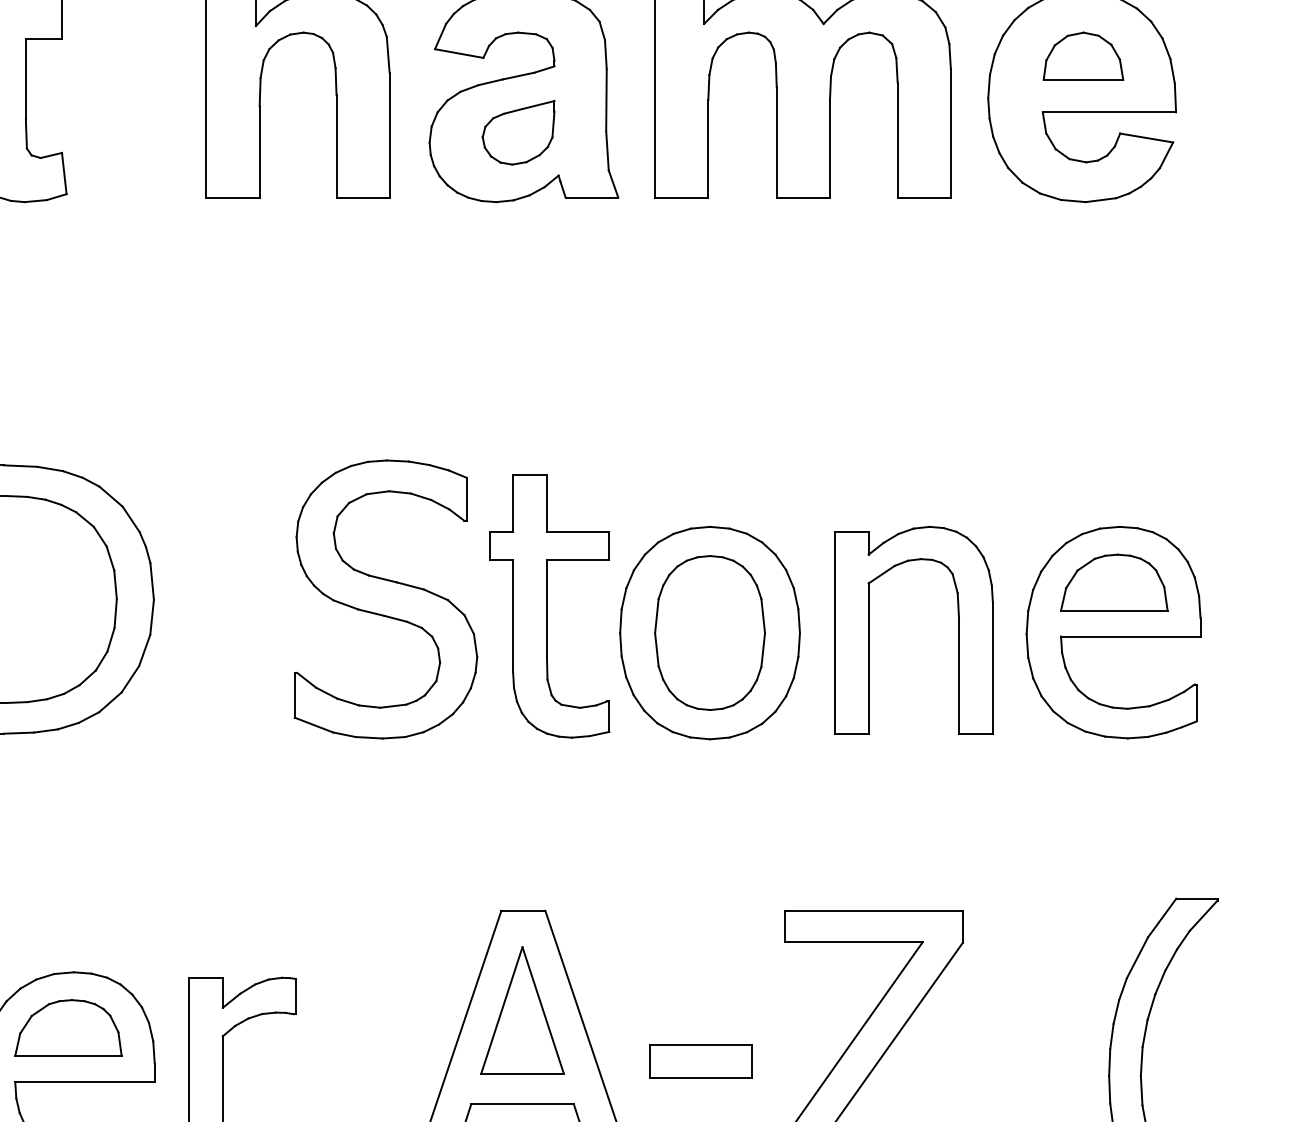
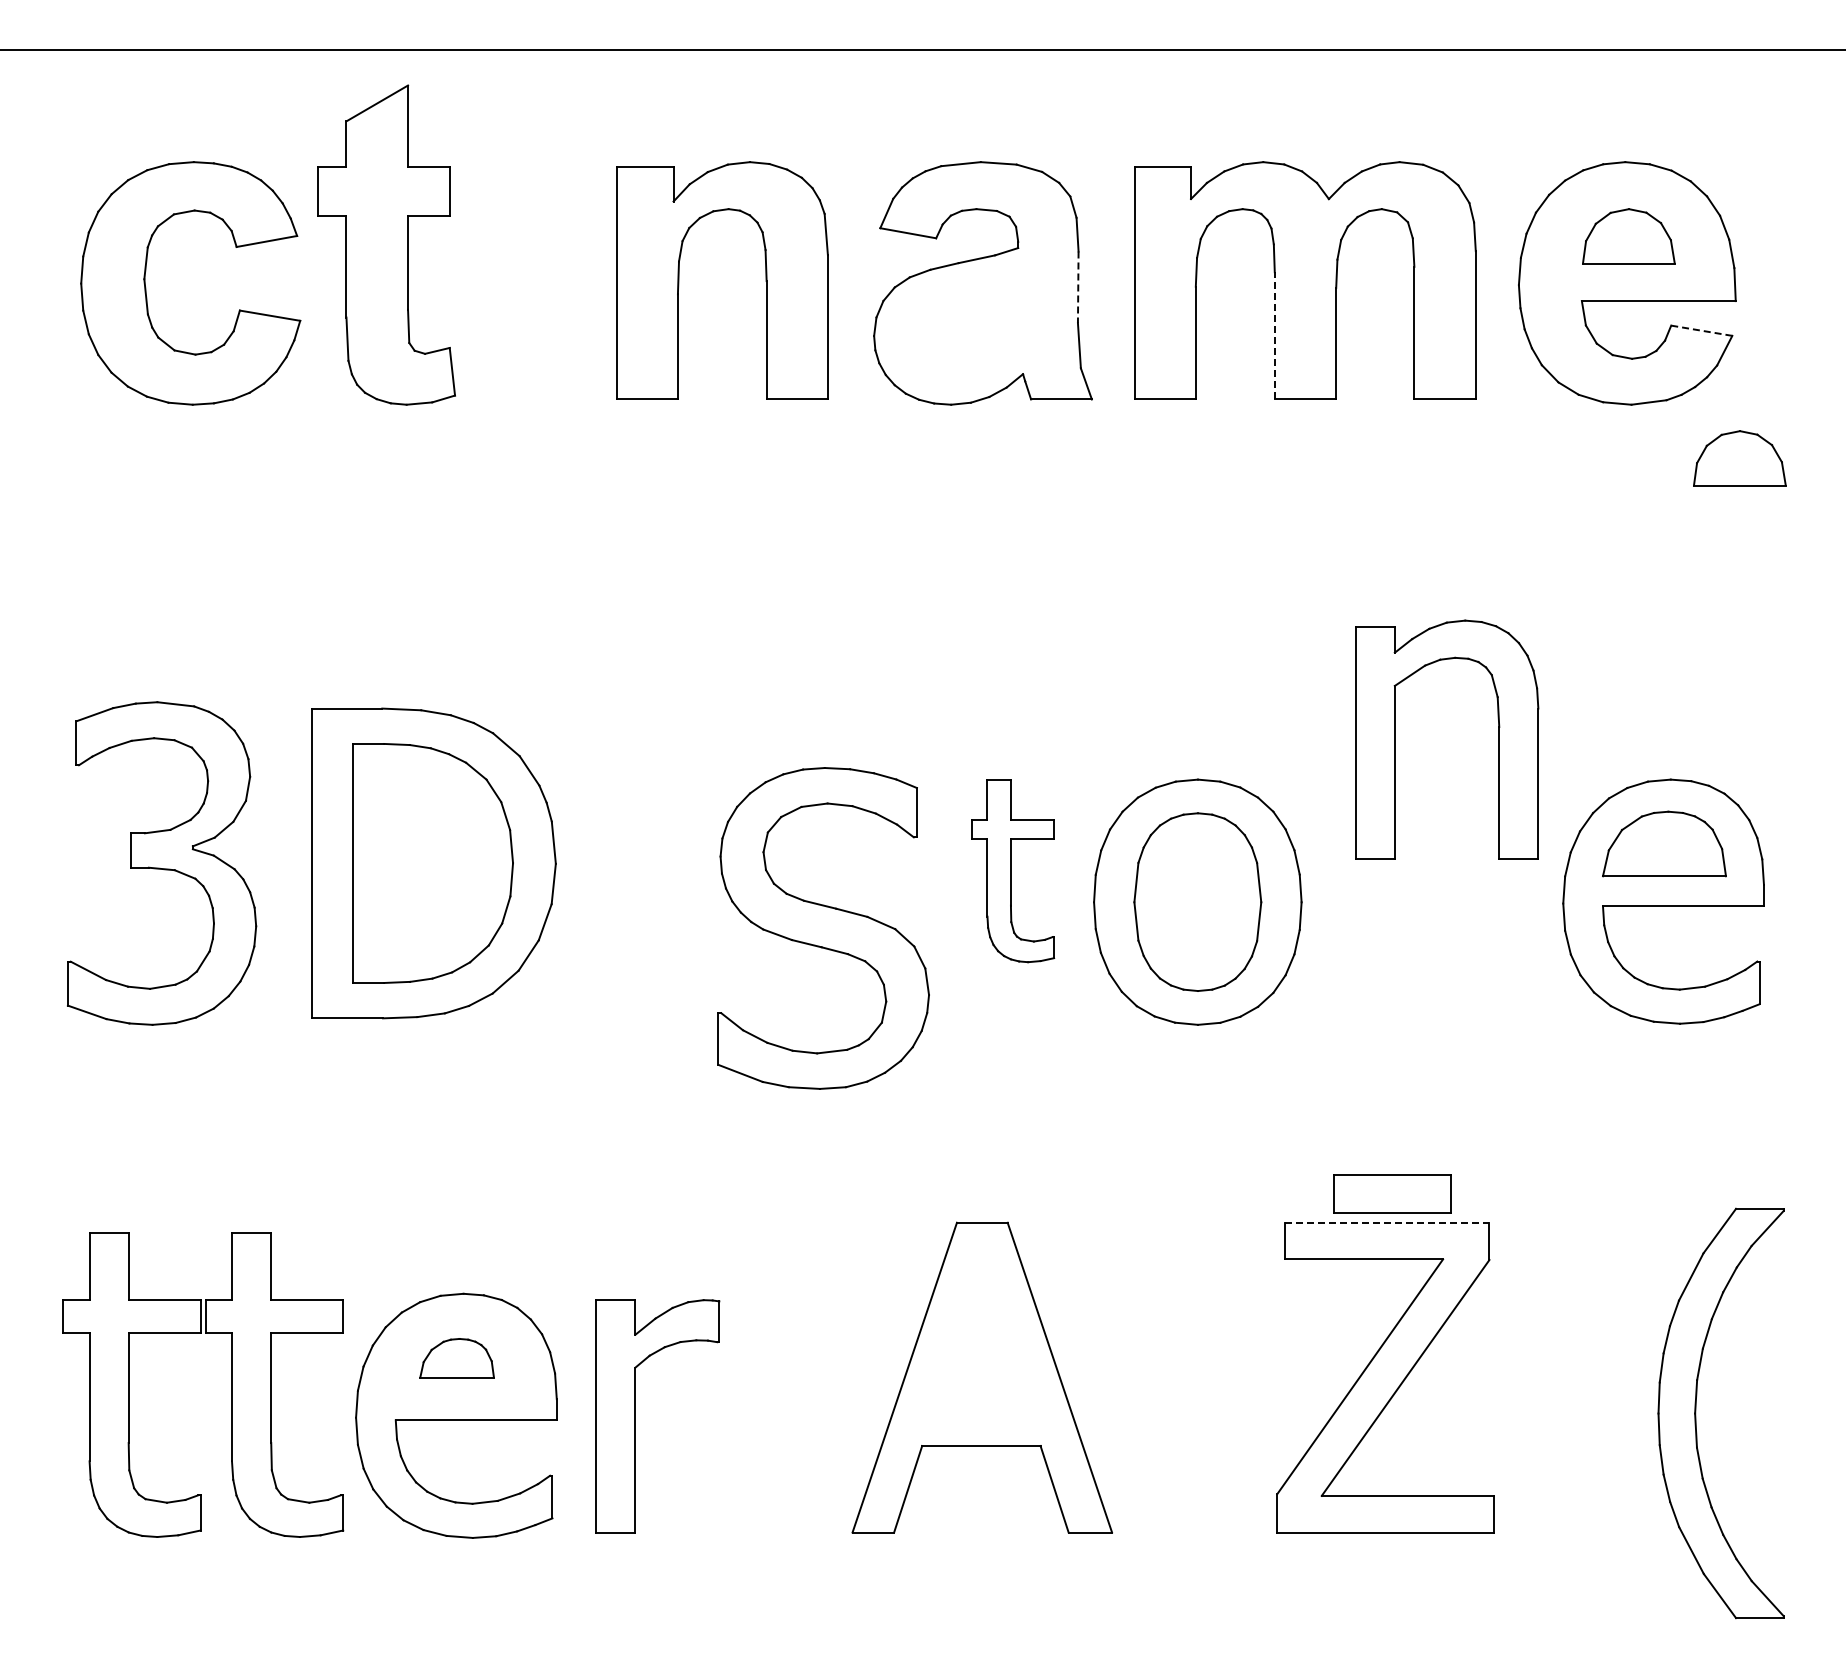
line: (606, 100) -> (1078, 287), solid -> dashed
part: (518, 132) -> (976, 324), removed
line: (1146, 137) -> (1701, 330), solid -> dashed
line: (776, 142) -> (1274, 335), solid -> dashed
part: (1179, 248) -> (1739, 458), added
part: (385, 599) -> (823, 928), moved
part: (549, 605) -> (1012, 870), size x0.6
part: (958, 629) -> (1498, 739), moved
line: (874, 910) -> (1387, 1222), solid -> dashed
part: (522, 1010) -> (981, 1337), removed
part: (67, 1028) -> (456, 1358), size x0.6
part: (701, 1061) -> (1392, 1193), moved

